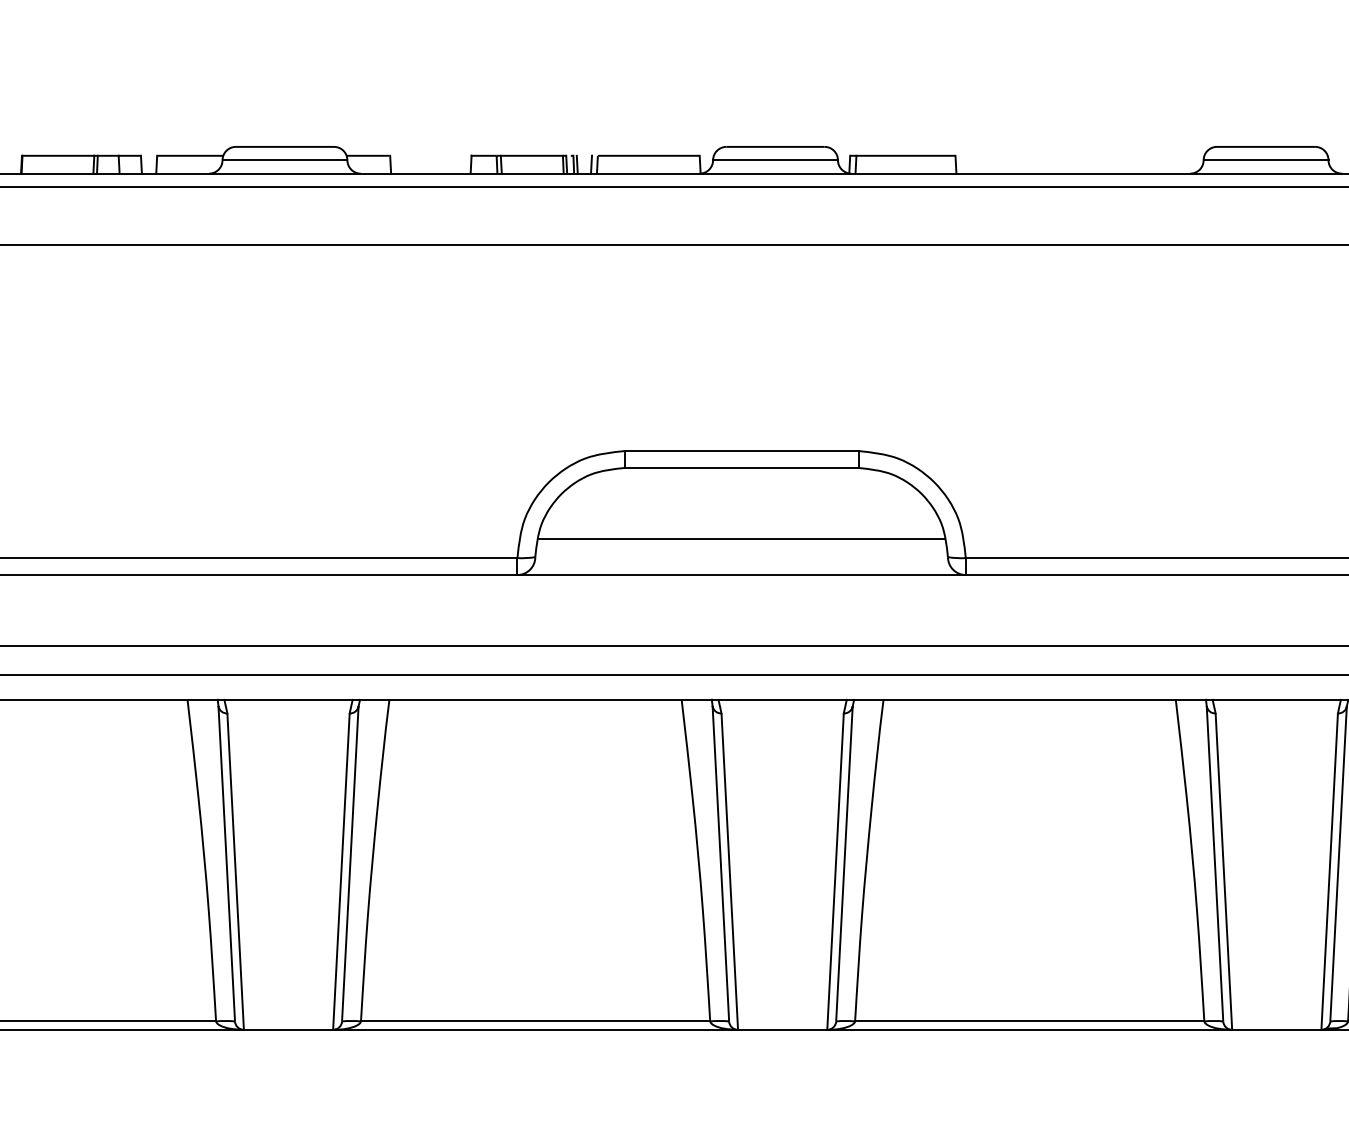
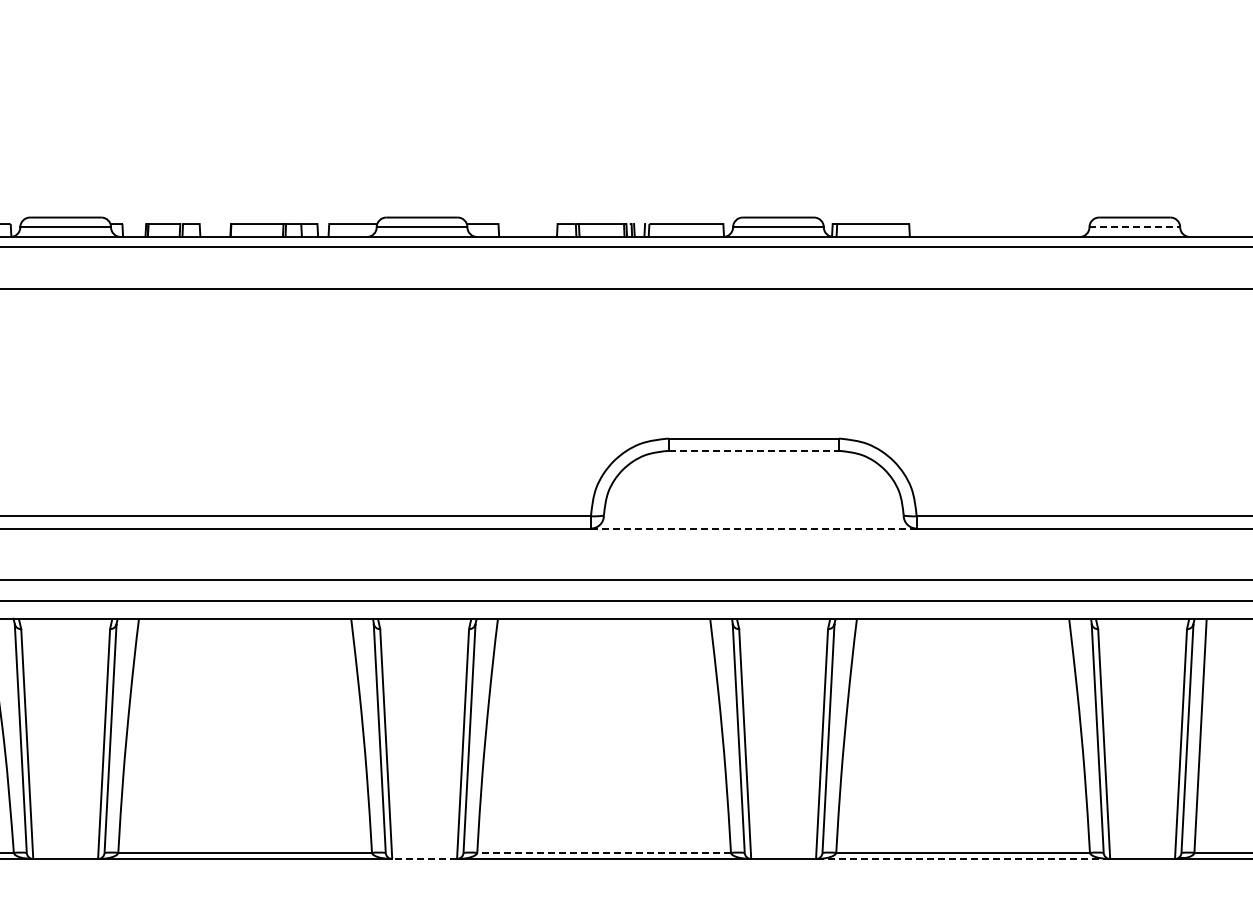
line: (1267, 160) -> (1135, 227), solid -> dashed
line: (742, 467) -> (754, 450), solid -> dashed
line: (741, 539) -> (753, 502), removed
line: (741, 574) -> (753, 528), solid -> dashed
line: (536, 1020) -> (604, 852), solid -> dashed
line: (288, 1030) -> (424, 859), solid -> dashed
line: (1028, 1030) -> (962, 859), solid -> dashed

